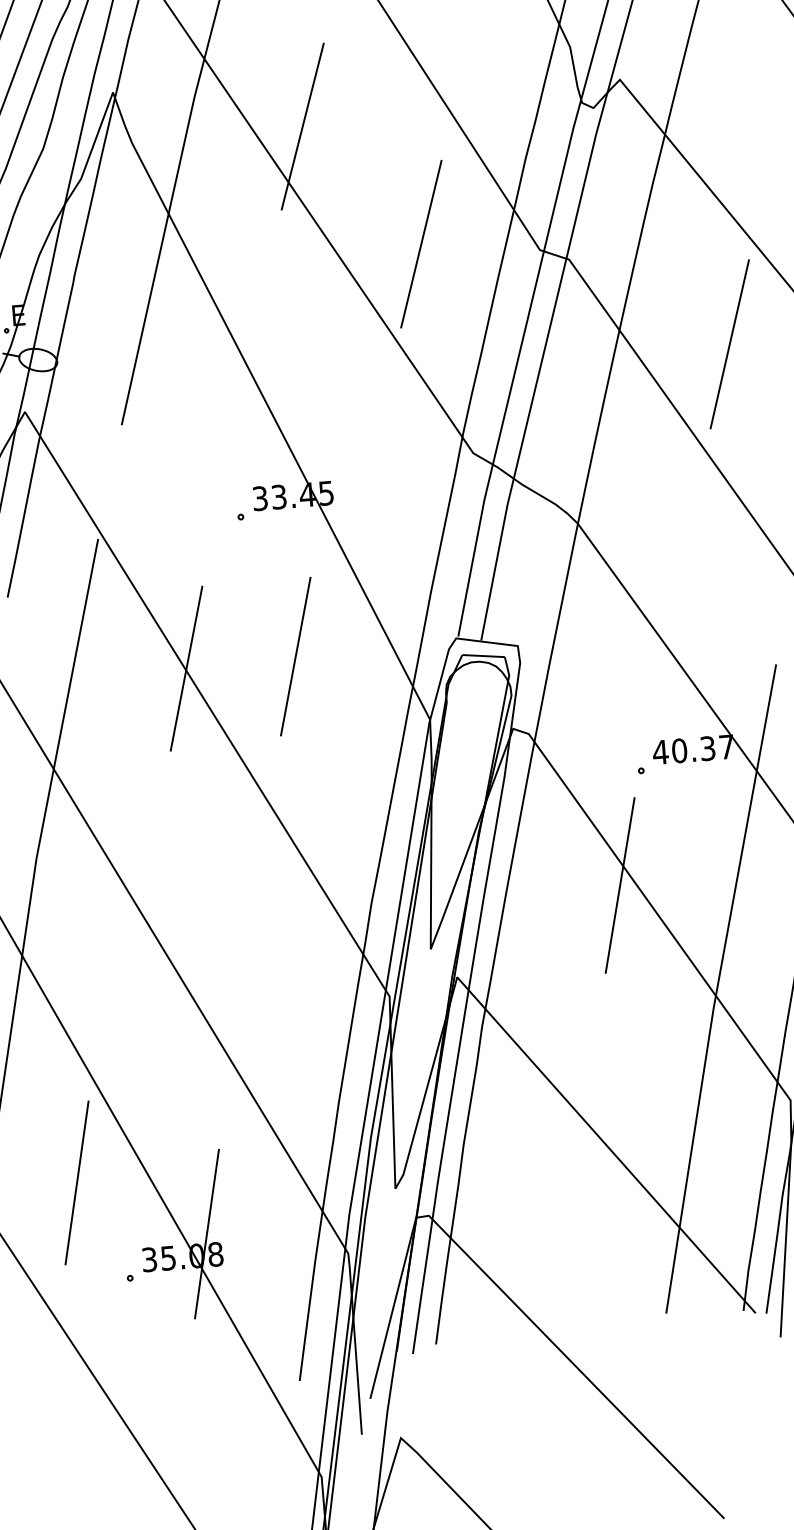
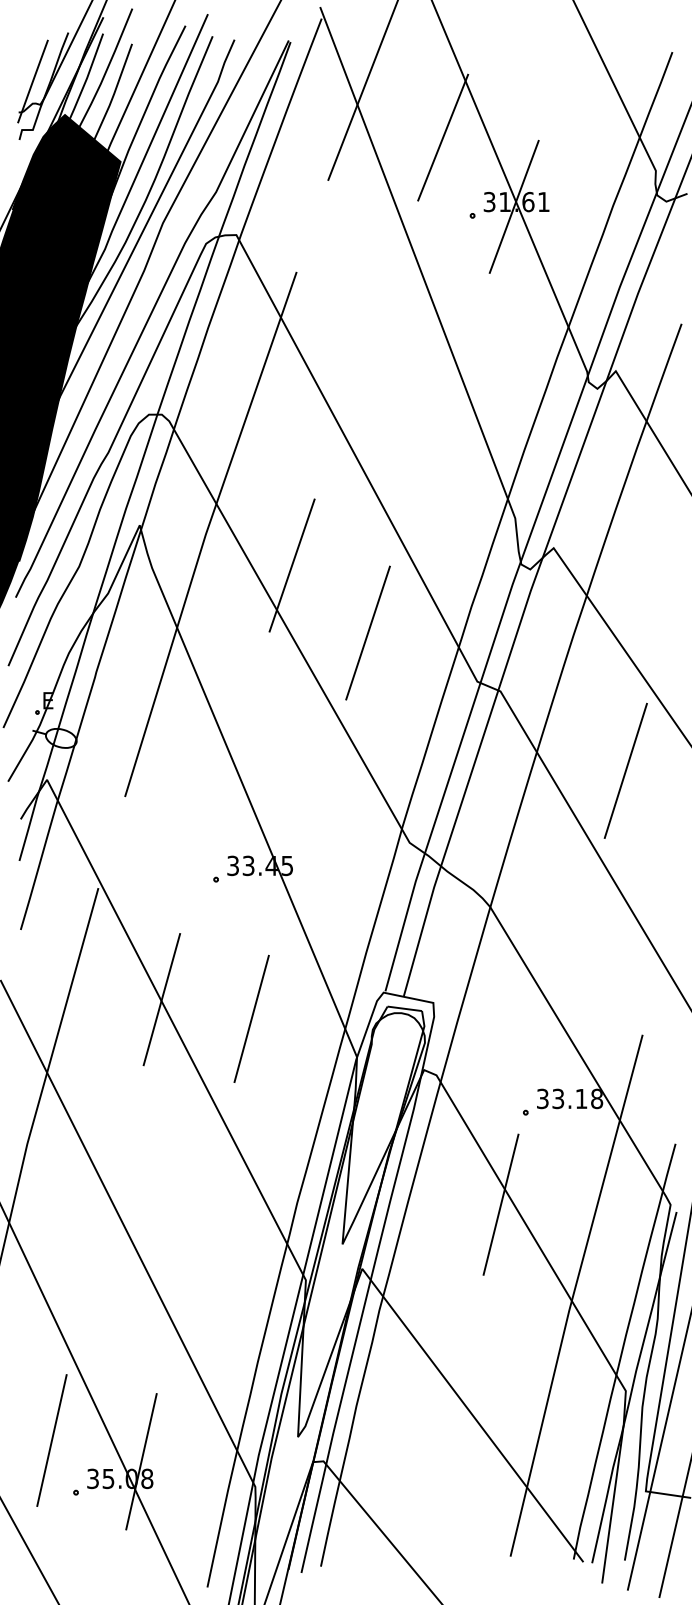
line: (420, 243) -> (367, 632), moved
line: (295, 656) -> (251, 1018), moved
text: (693, 749) -> (569, 1098), 40.37 -> 33.18
line: (76, 1182) -> (51, 1440), moved

